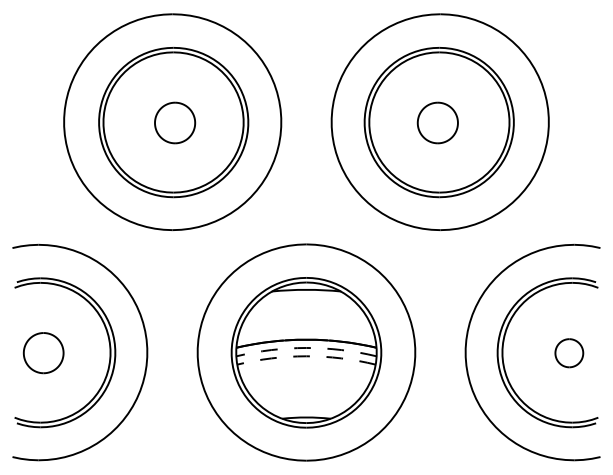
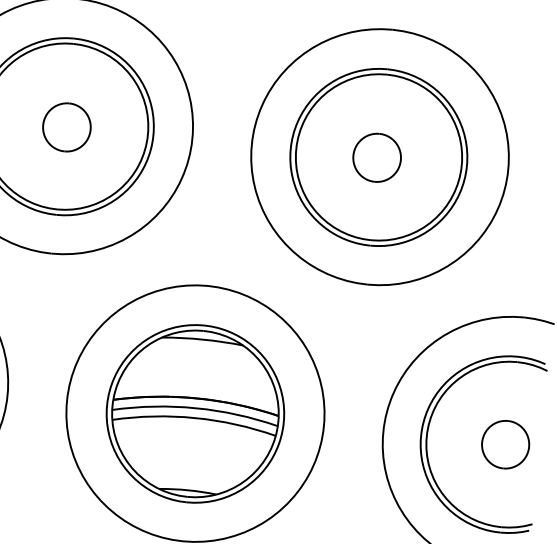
arc: (306, 347) -> (196, 407), dashed -> solid
part: (569, 353) -> (505, 445), size x1.43
arc: (306, 356) -> (195, 418), dashed -> solid

